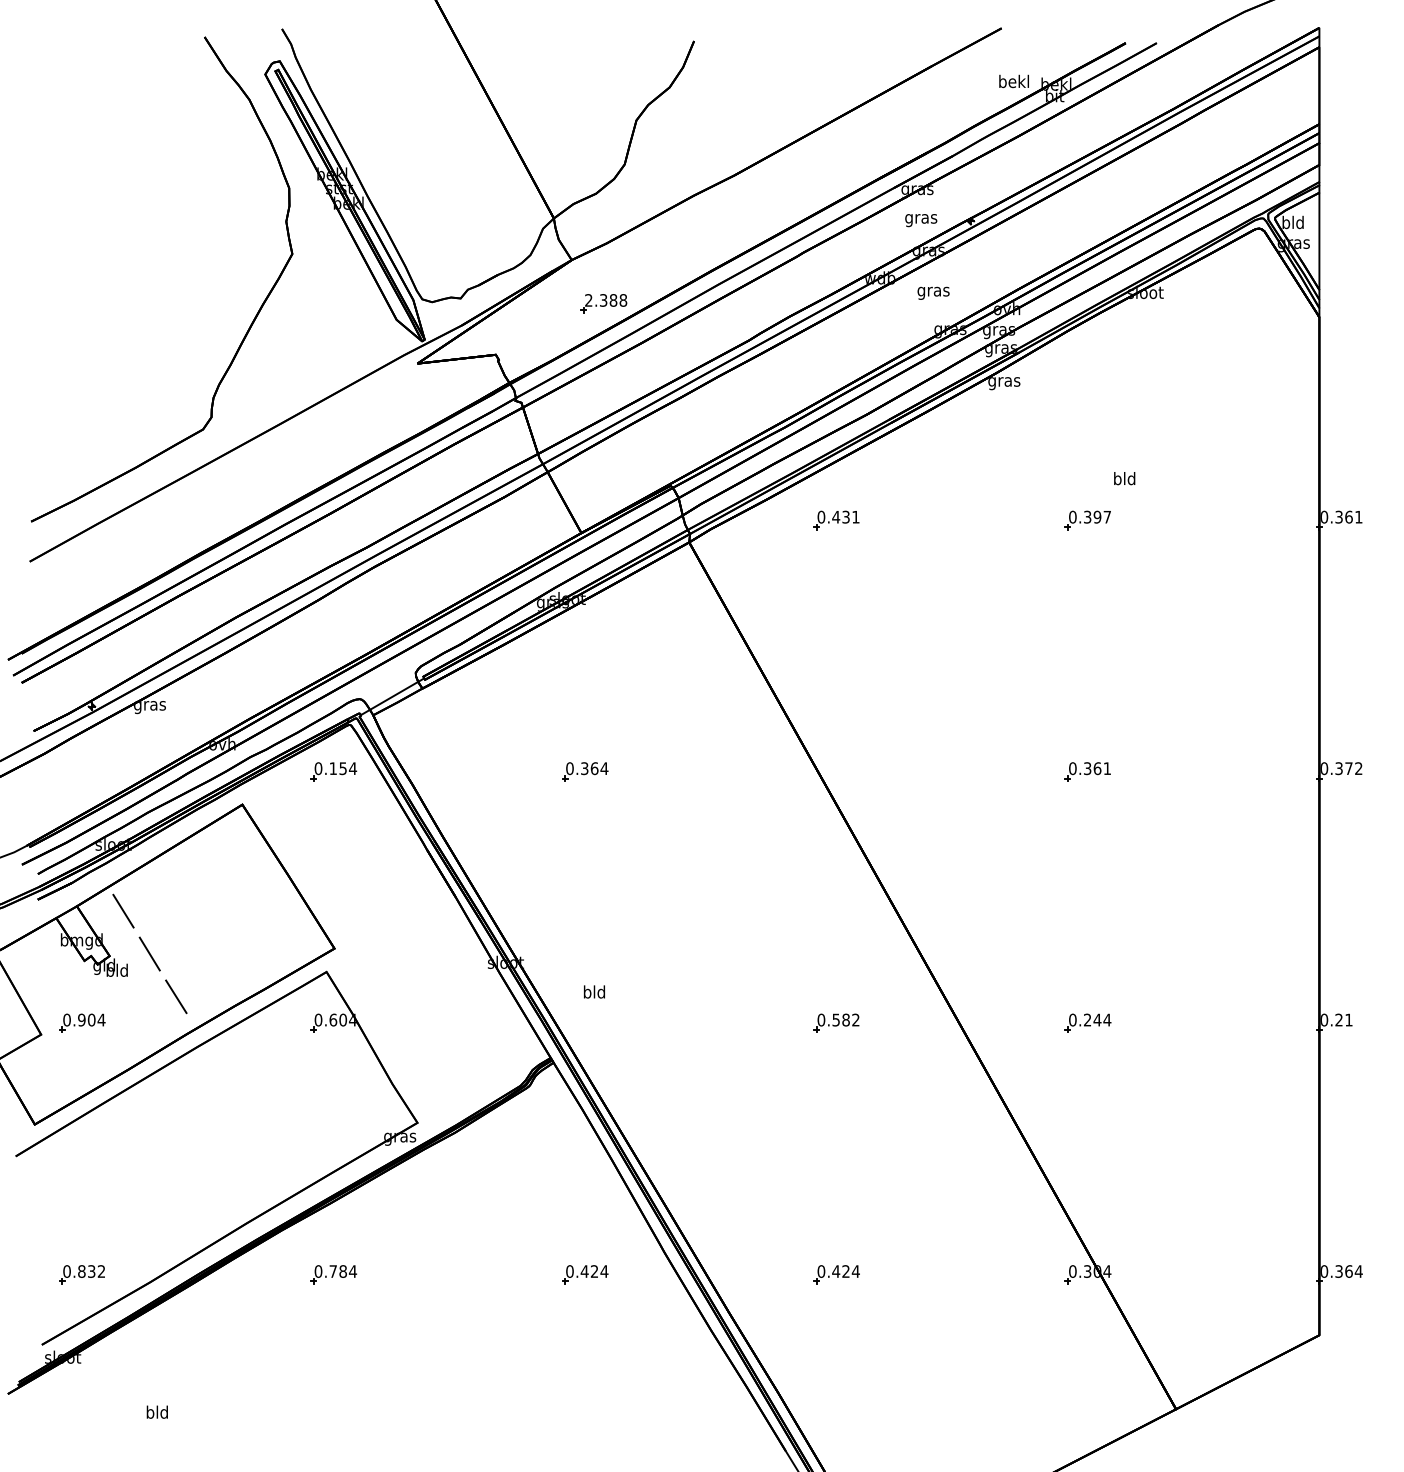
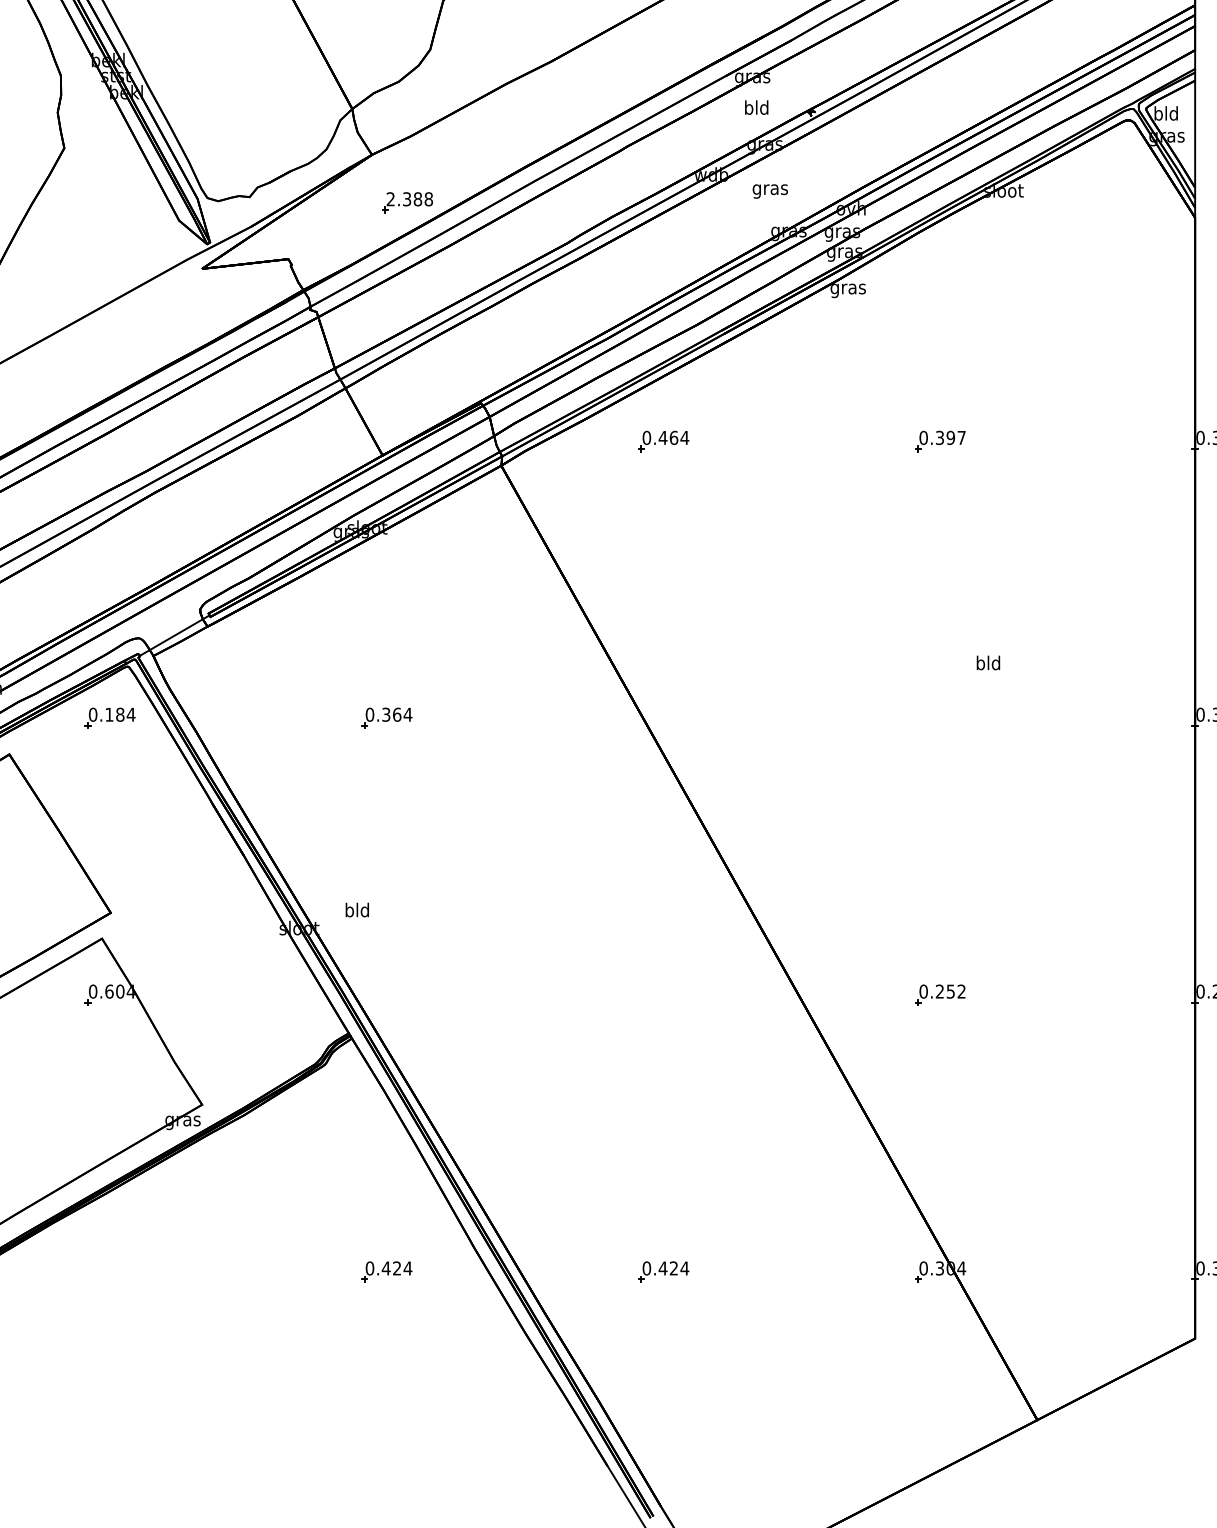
text: (921, 218) -> (757, 109), gras -> bld
text: (1124, 478) -> (988, 662), moved
text: (850, 516) -> (678, 437), 0.431 -> 0.464
text: (342, 768) -> (119, 714), 0.154 -> 0.184
part: (1087, 771) -> (939, 717), removed
text: (594, 991) -> (357, 909), moved
text: (1102, 1019) -> (956, 990), 0.244 -> 0.252
part: (836, 1022) -> (663, 994), removed
part: (333, 1274) -> (109, 1271), removed

